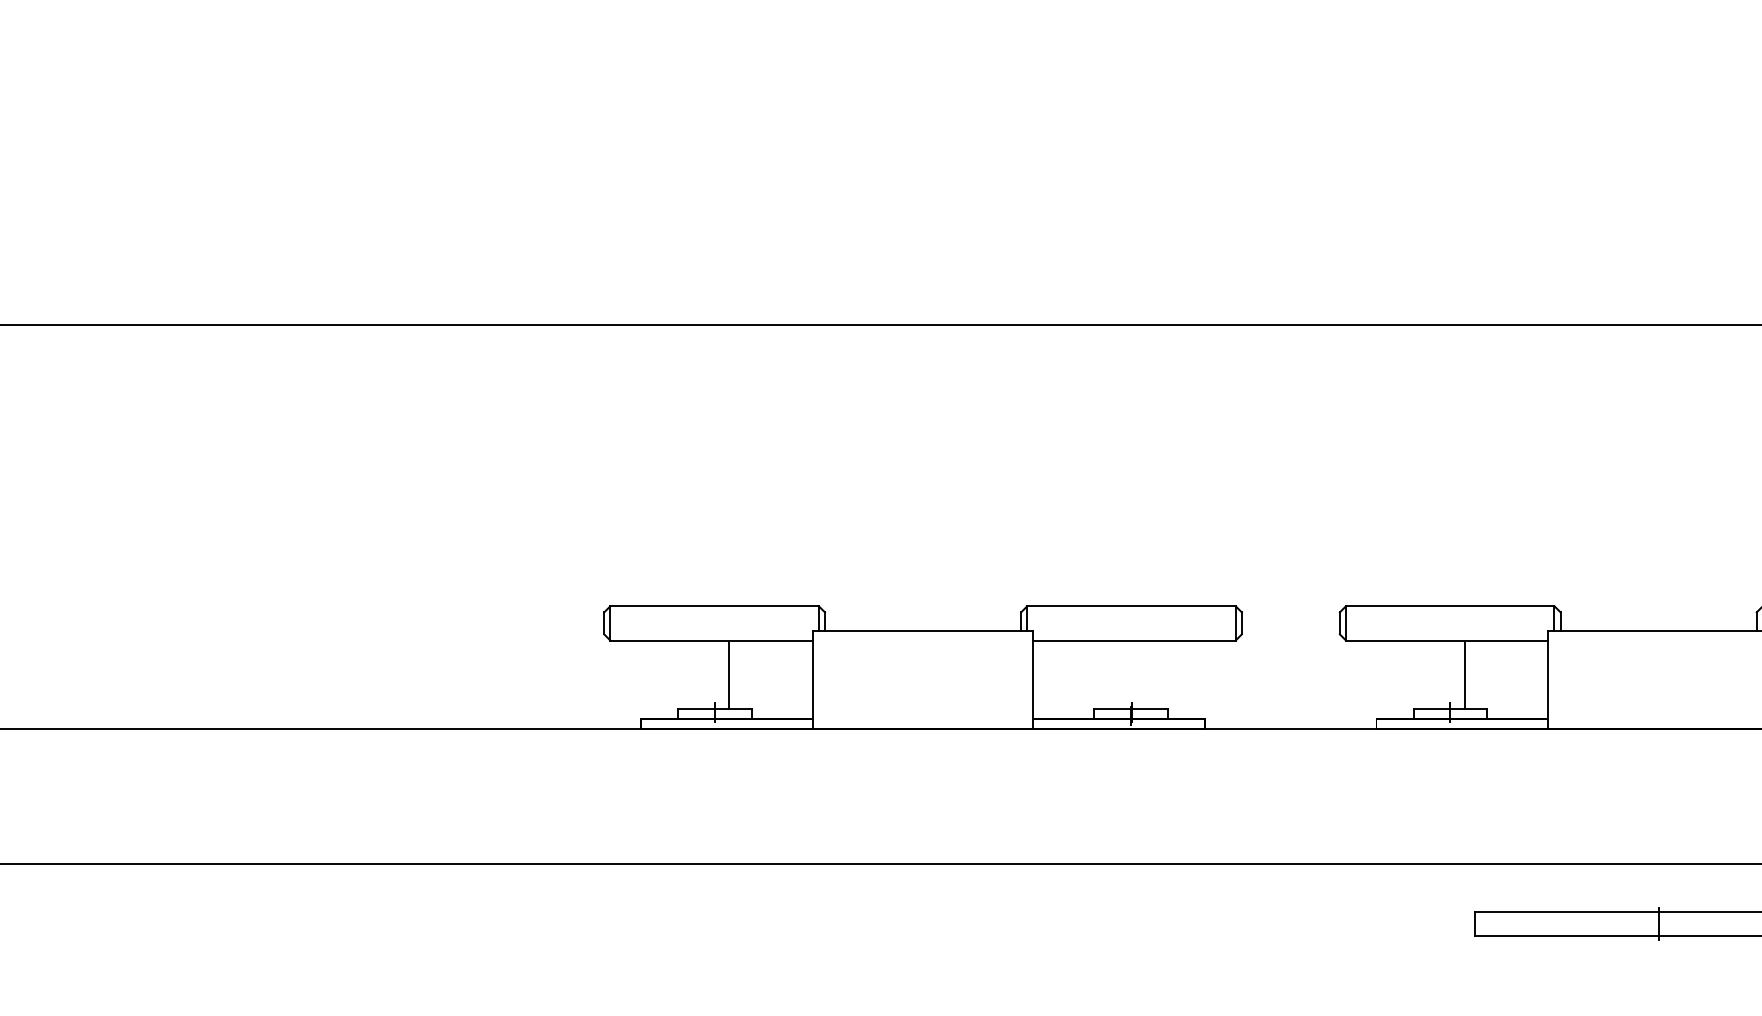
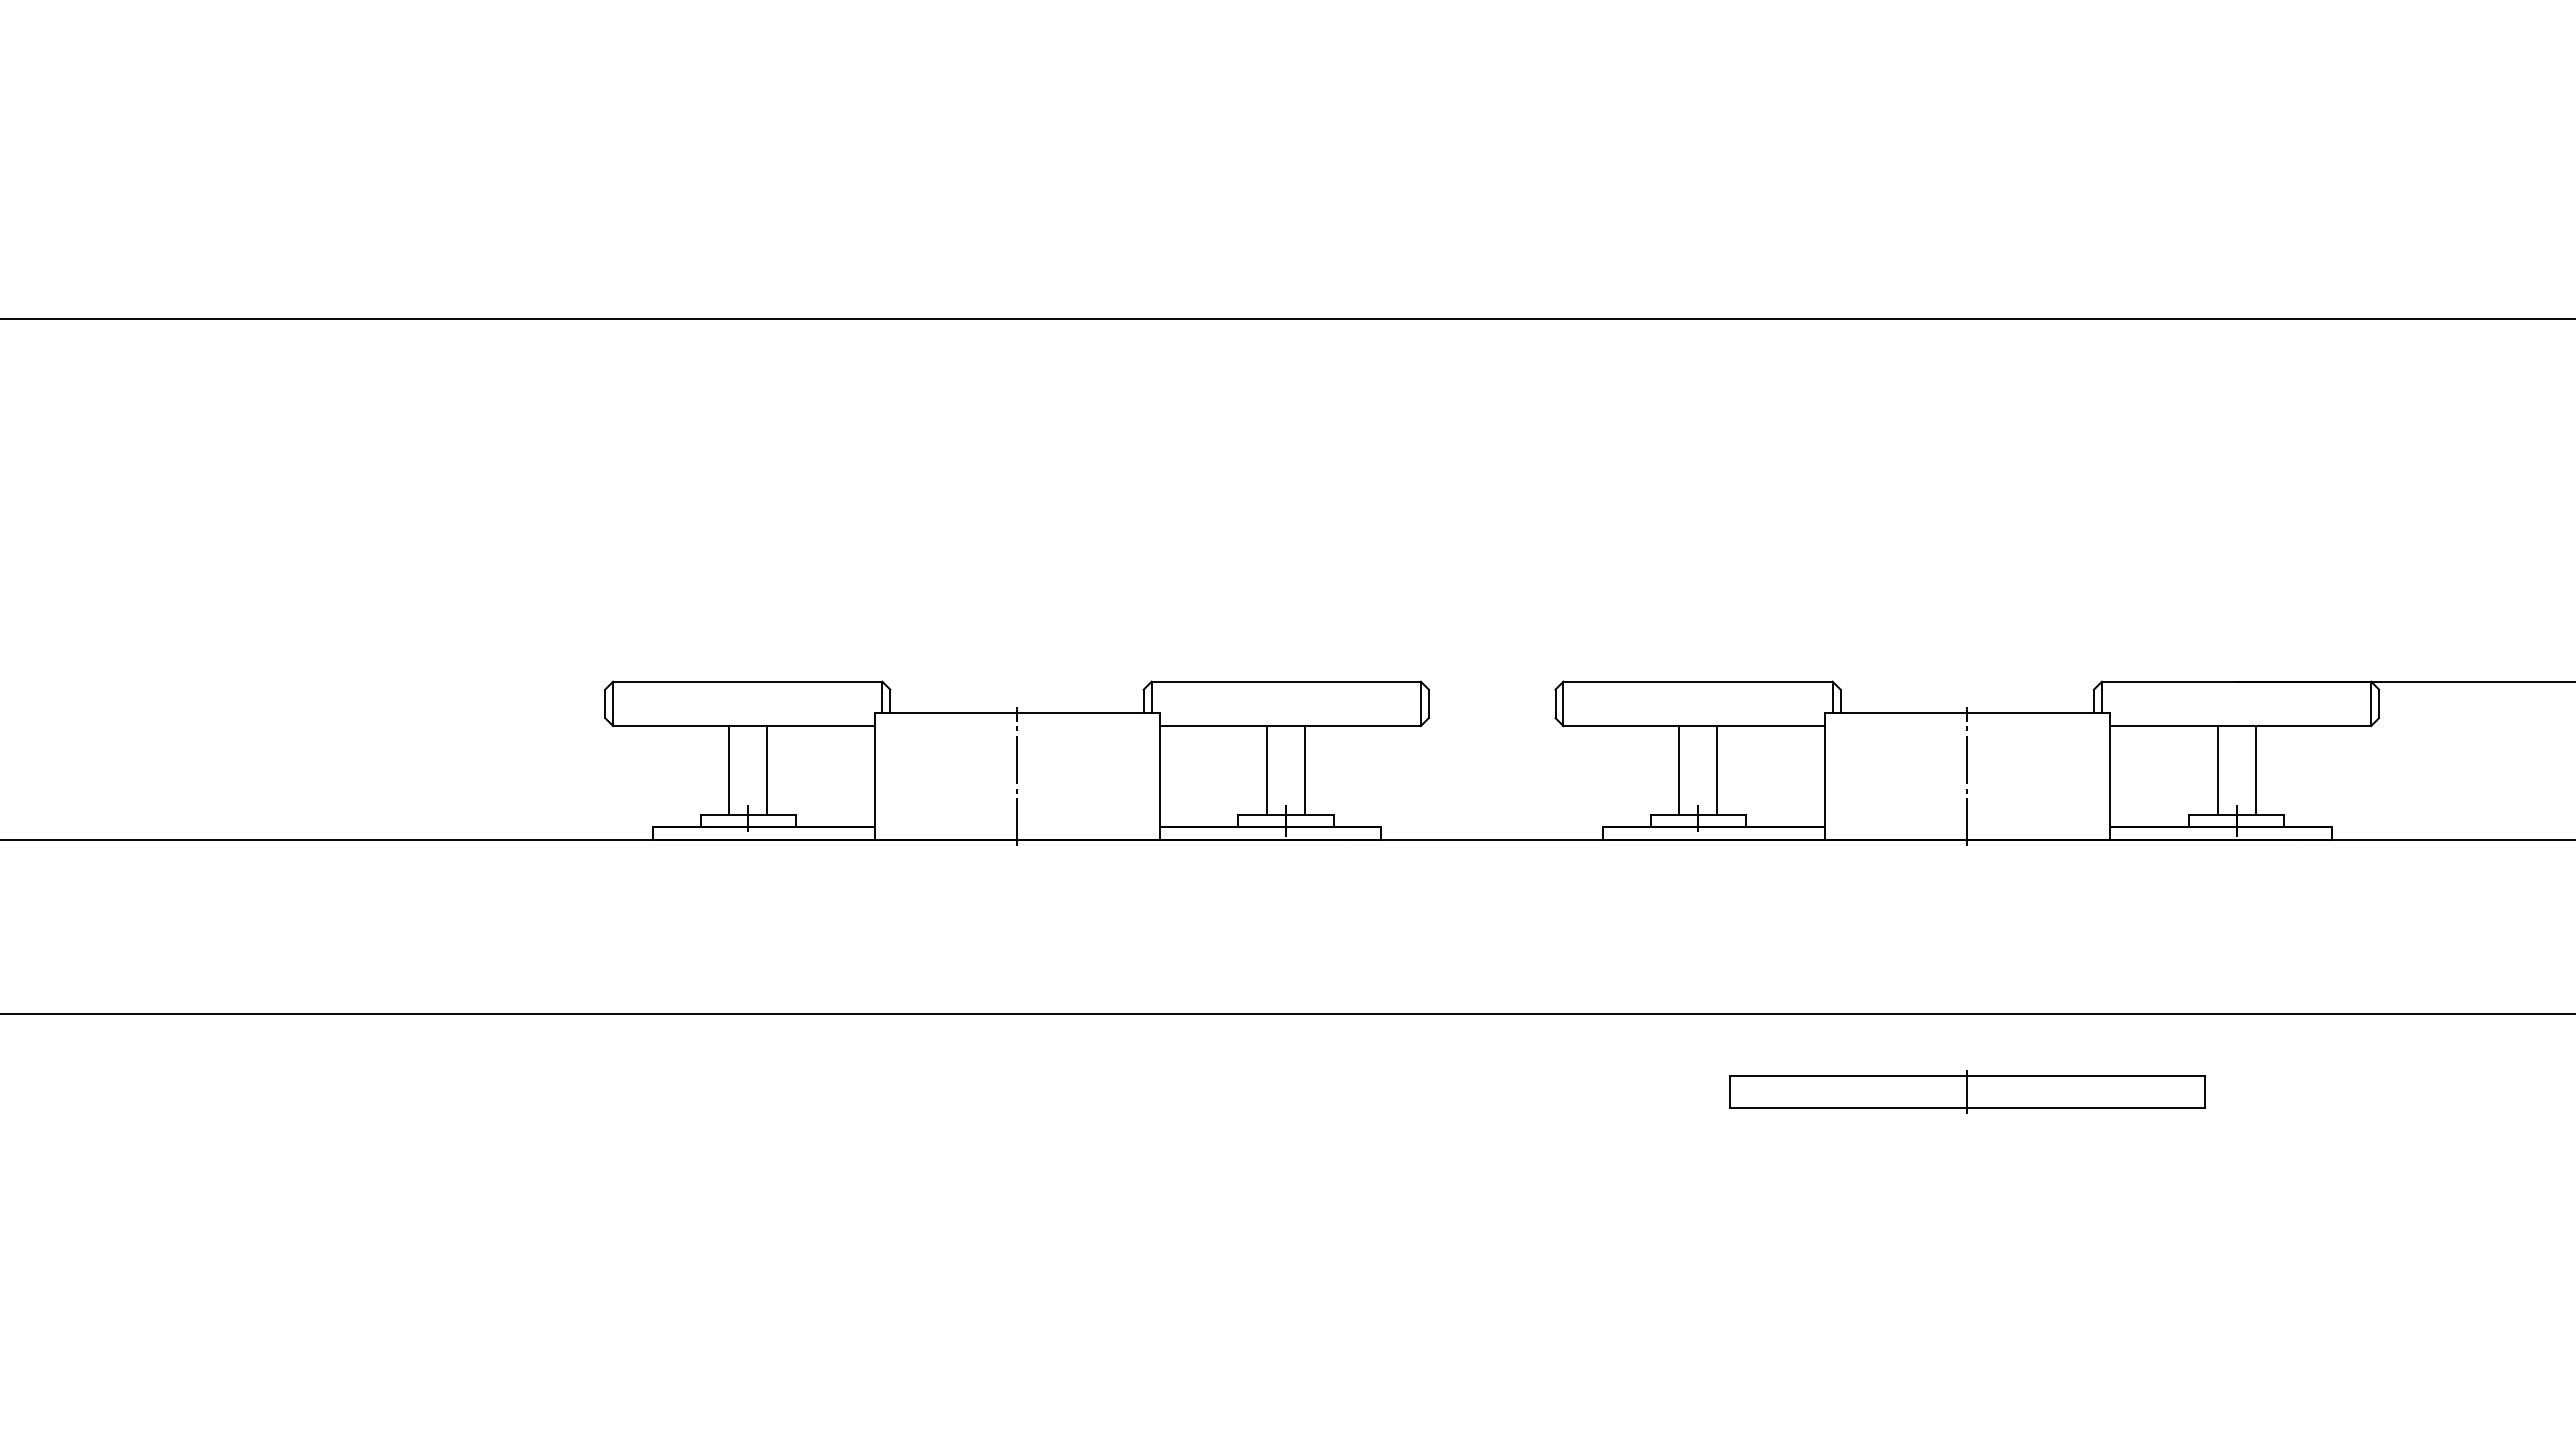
line: (699, 674) -> (728, 770), added
line: (1116, 674) -> (1267, 770), added
line: (1146, 674) -> (1305, 770), added
line: (1435, 674) -> (1679, 770), added
line: (923, 679) -> (1017, 776), added
line: (1658, 679) -> (1967, 776), added

